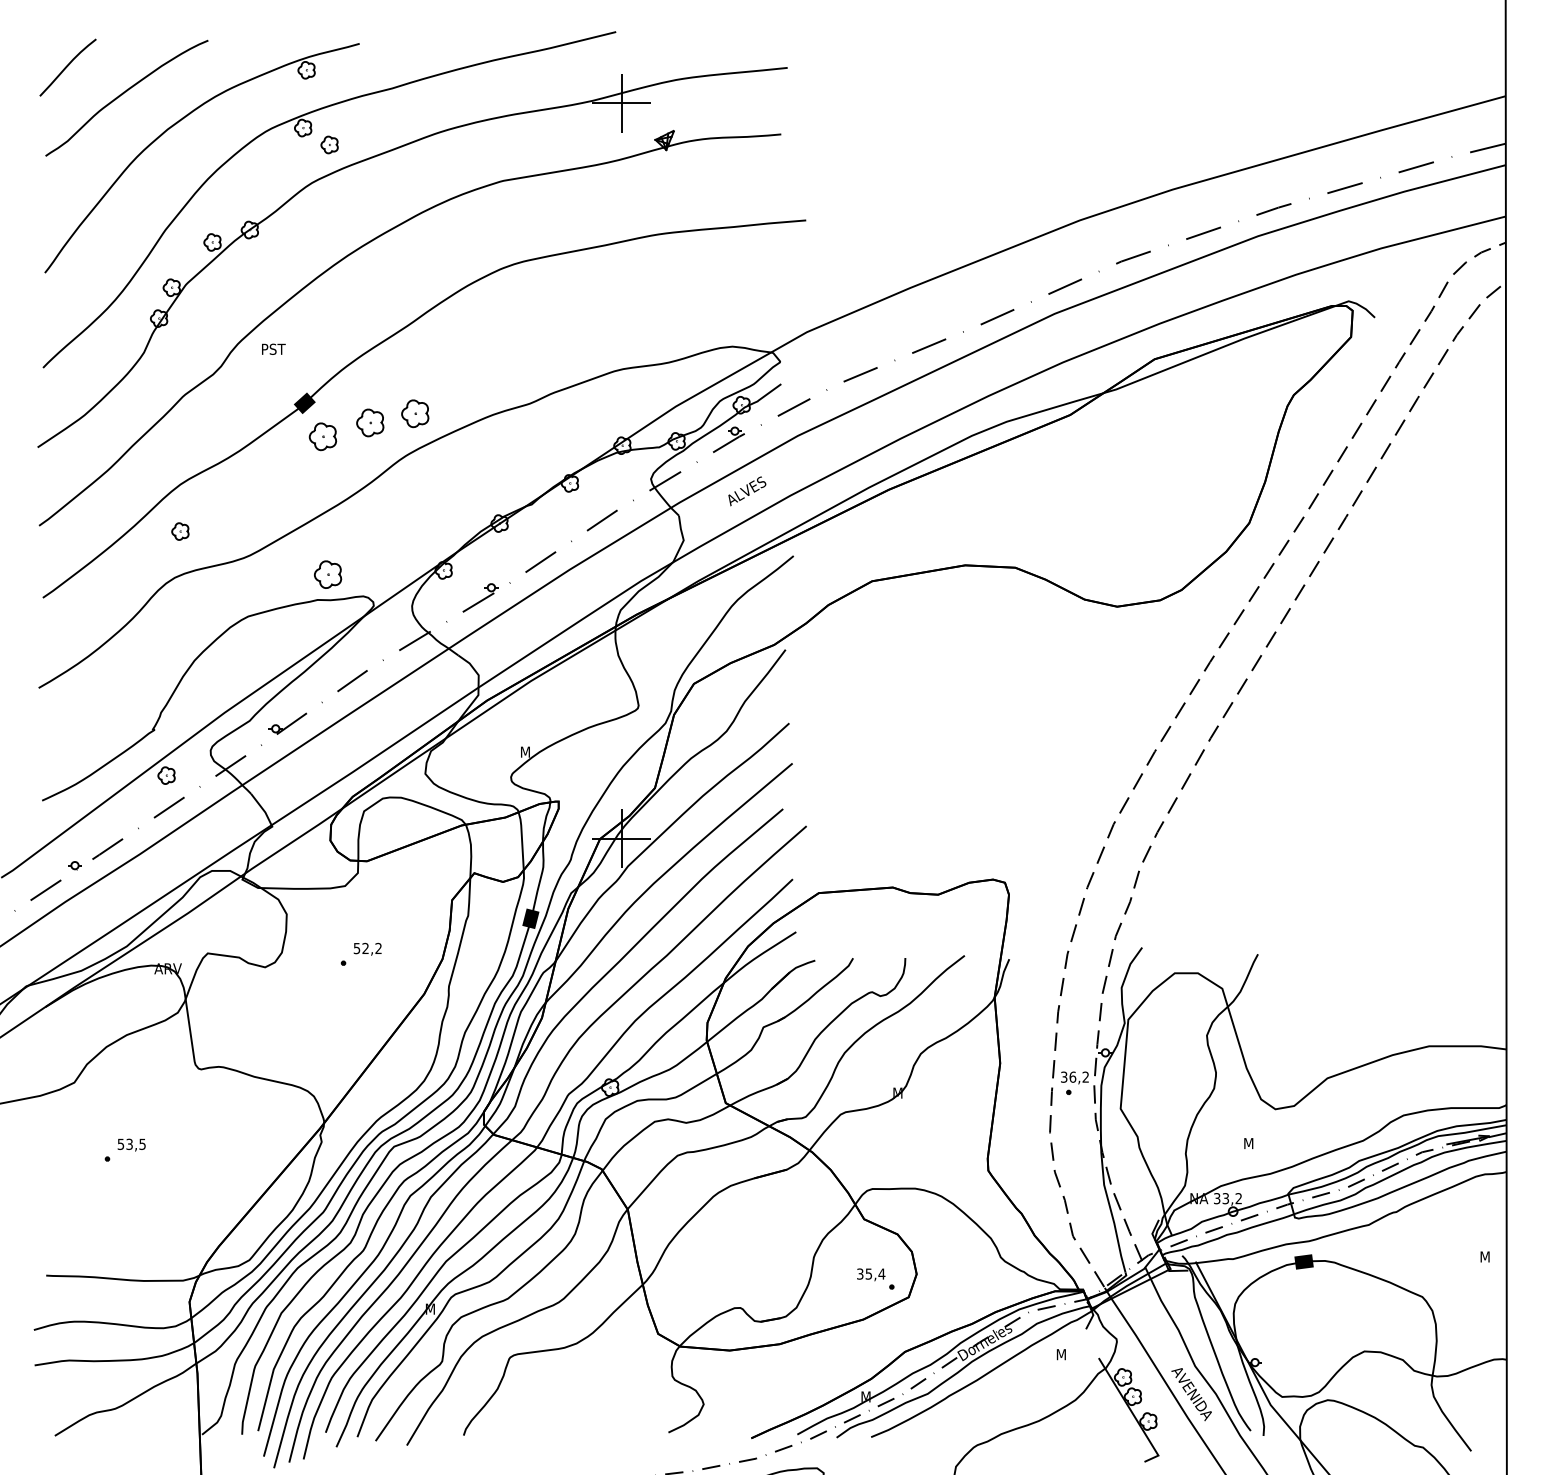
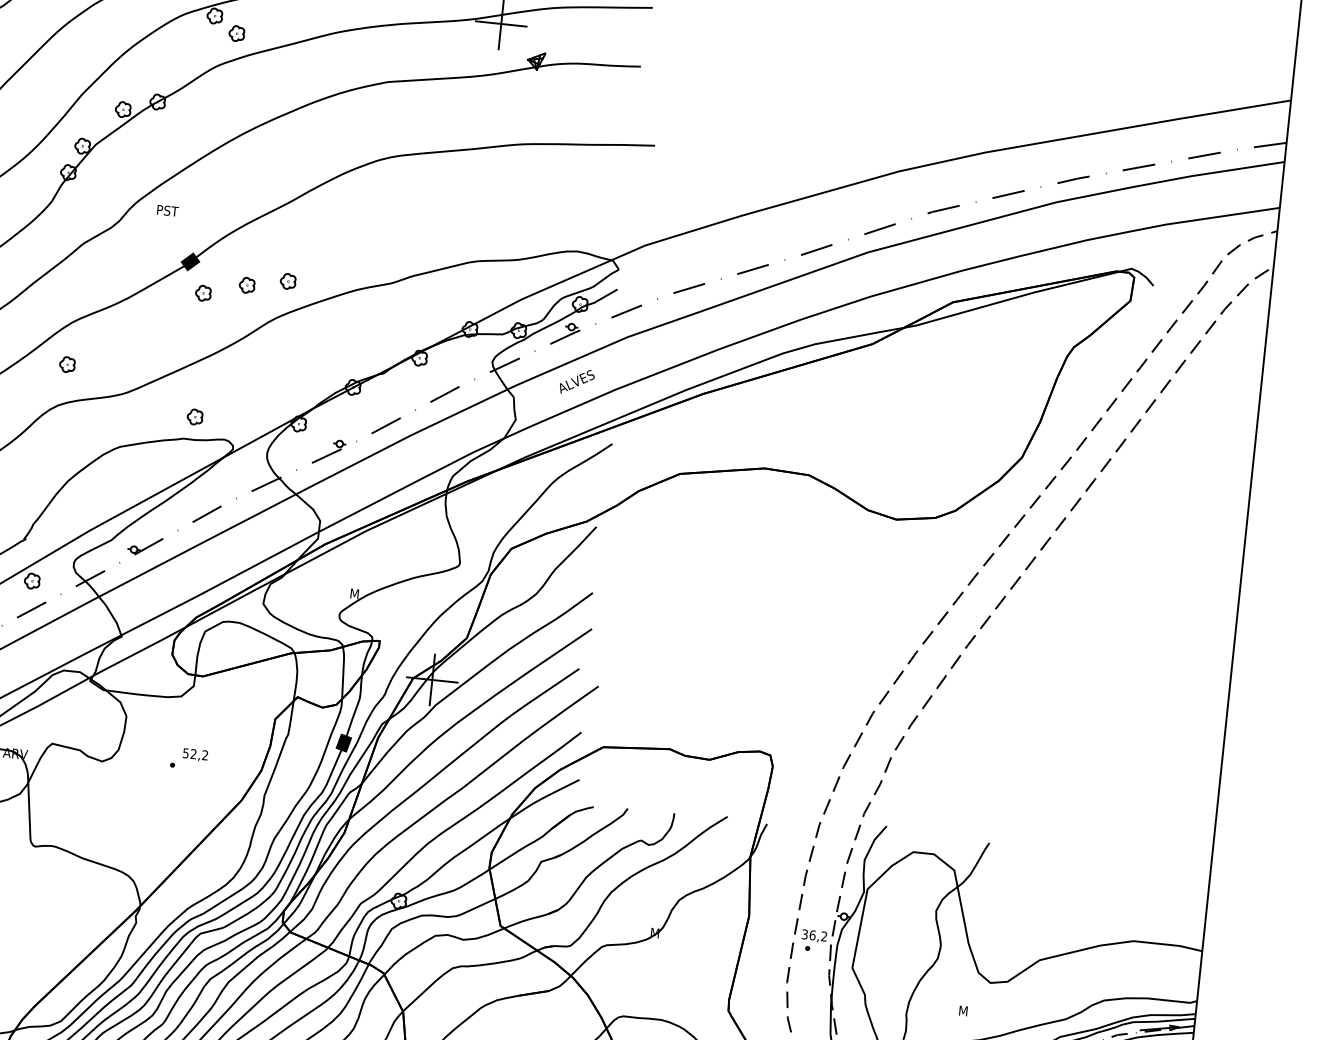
part: (415, 413) -> (288, 281), size x0.62
part: (370, 422) -> (247, 285), size x0.62
part: (322, 436) -> (203, 293), size x0.62
part: (327, 574) -> (194, 416), size x0.62

